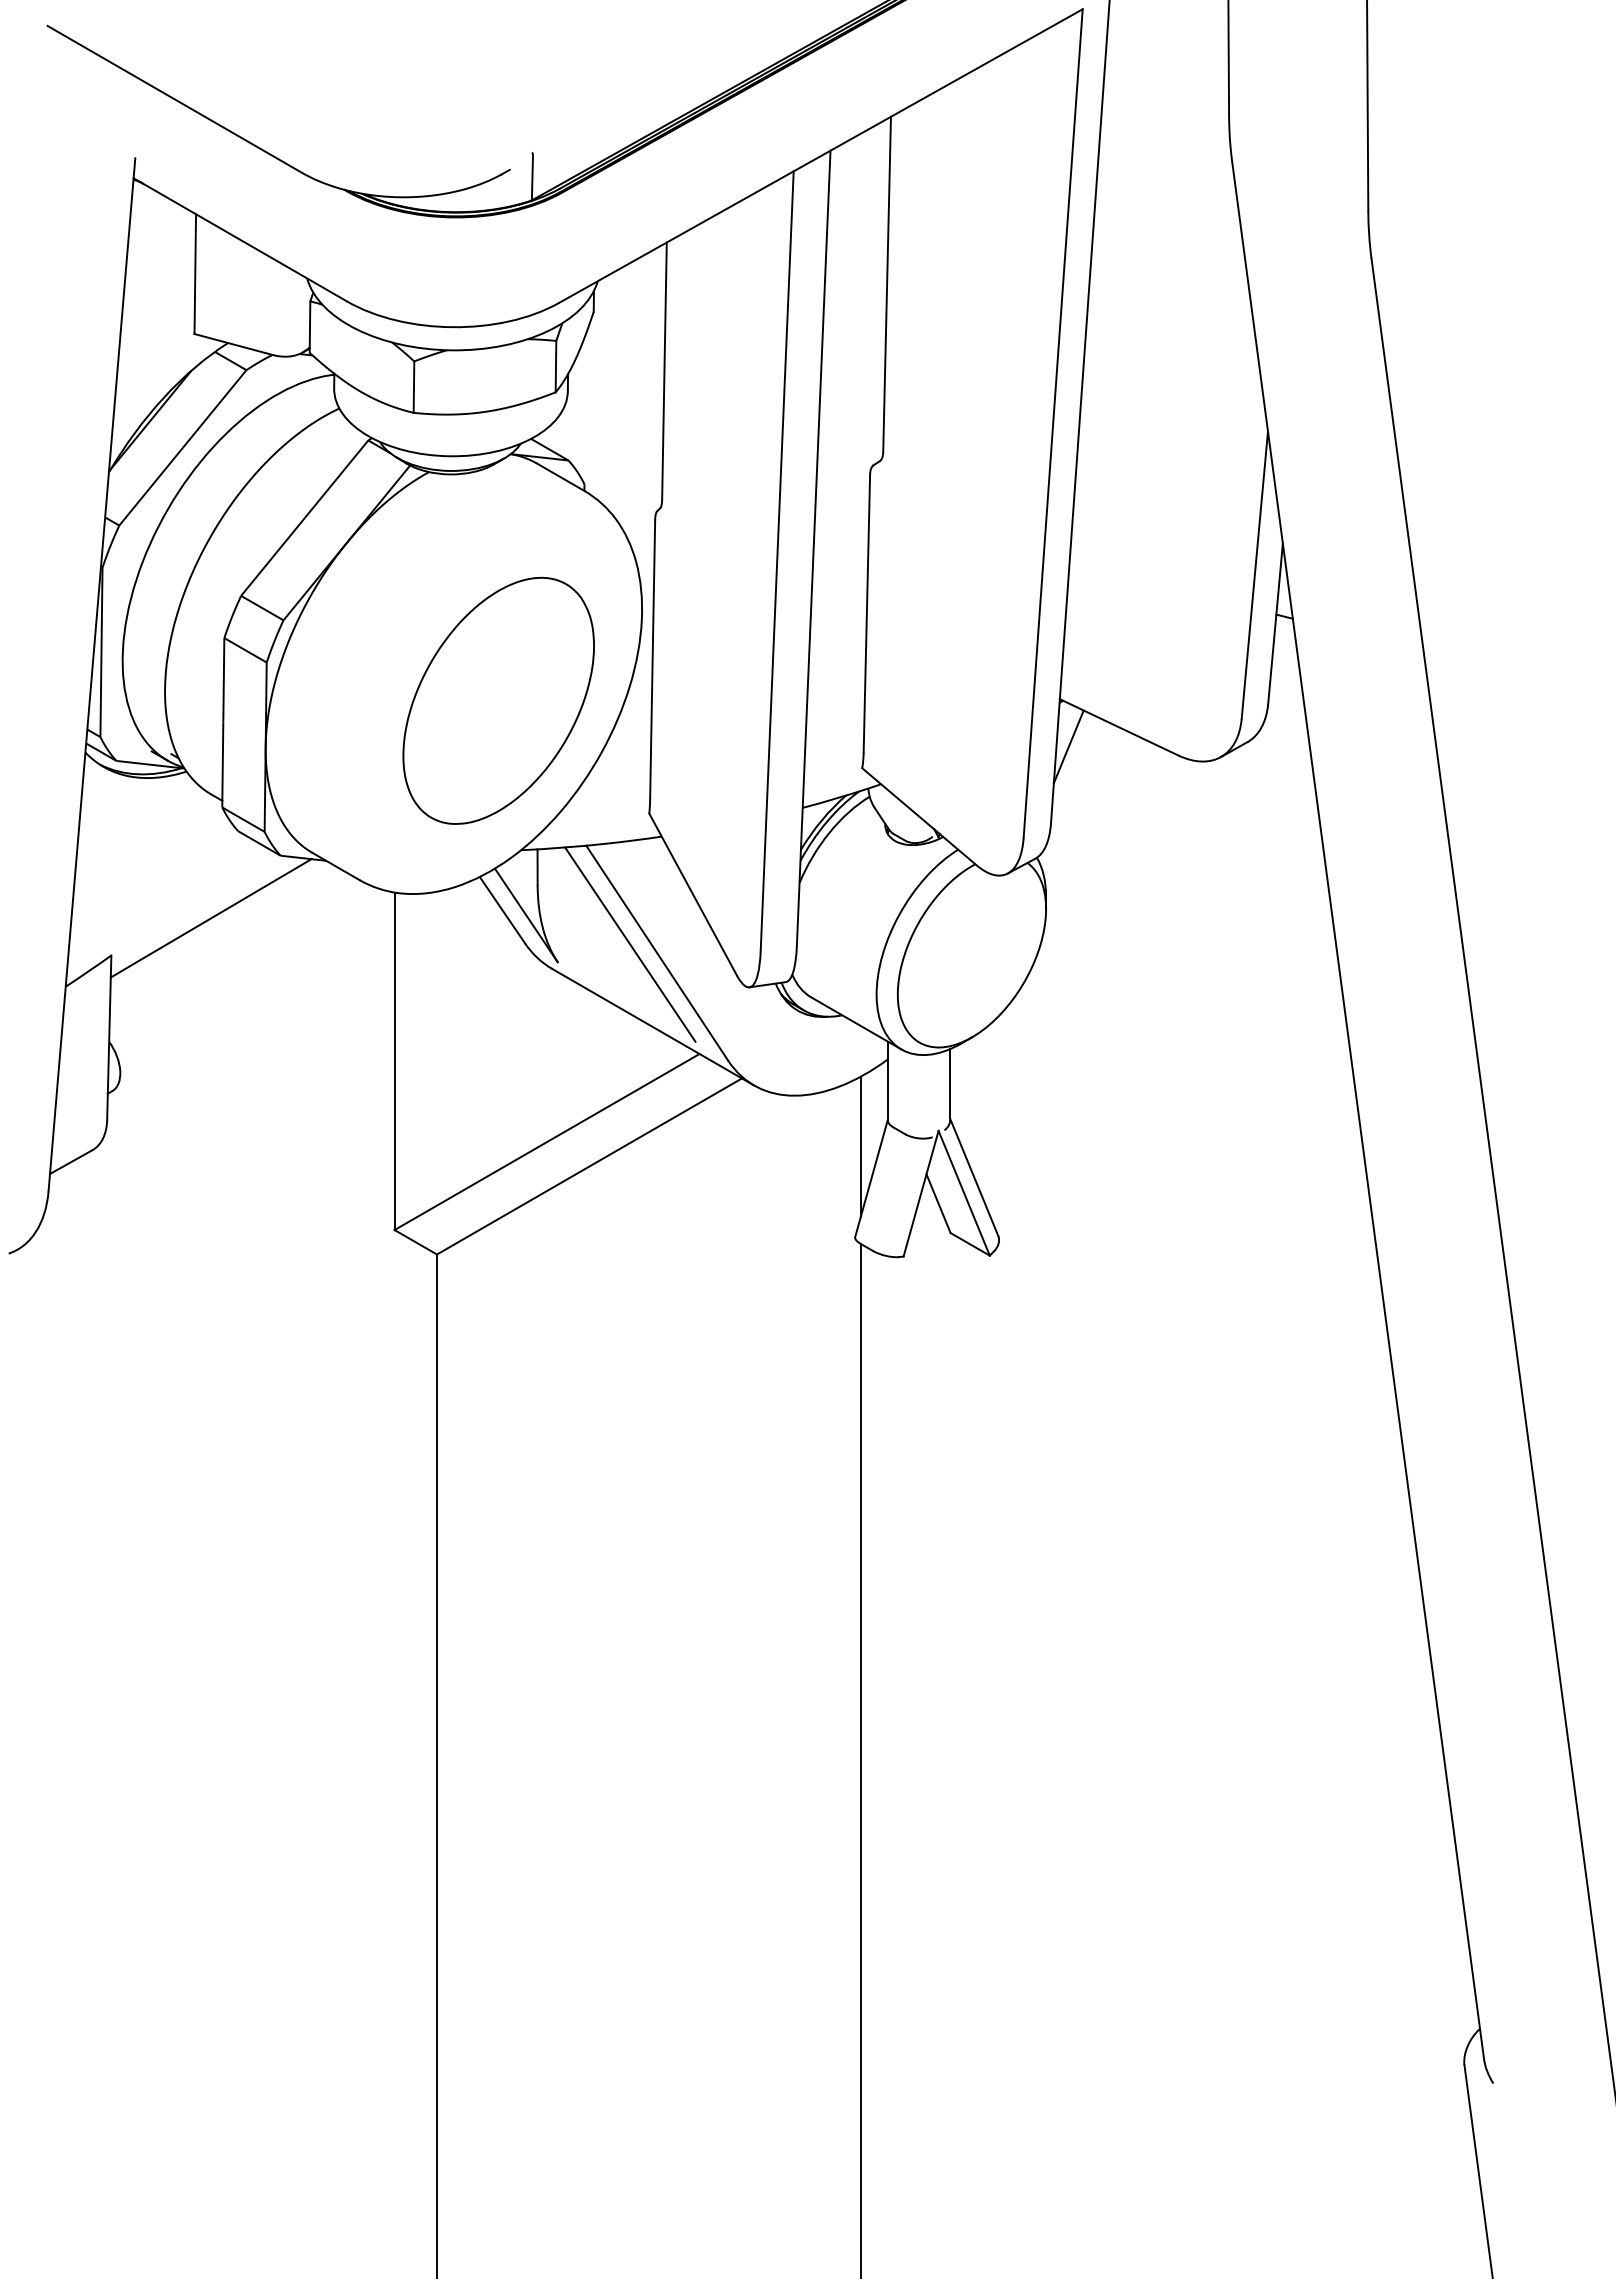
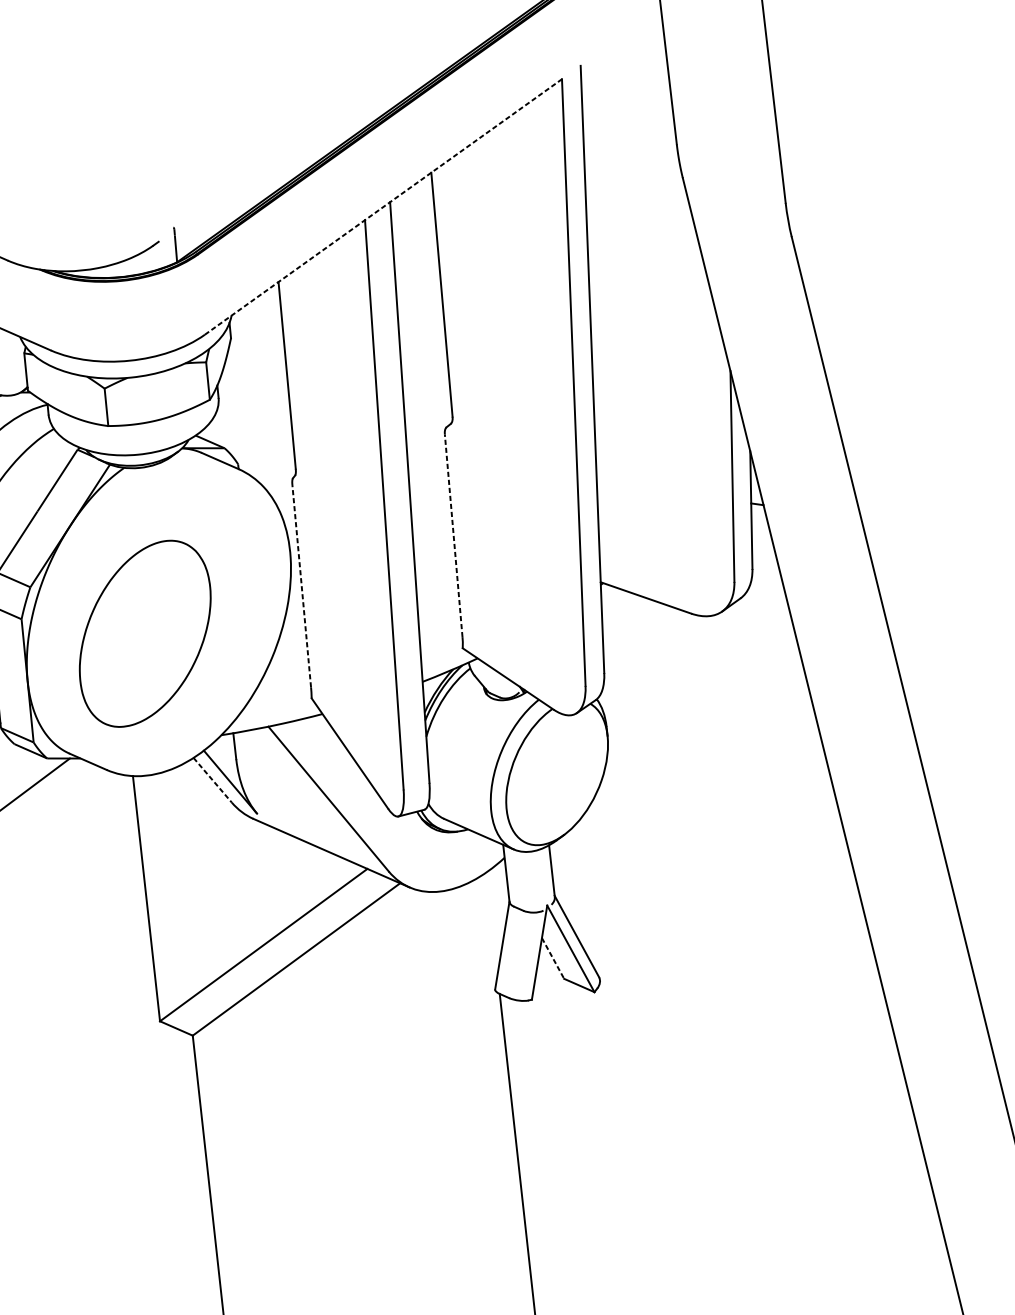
line: (821, 155) -> (383, 206), solid -> dashed
line: (866, 613) -> (453, 535), solid -> dashed
line: (652, 659) -> (301, 586), solid -> dashed
part: (498, 700) -> (145, 633), moved
line: (1068, 746) -> (610, 615), removed
line: (502, 910) -> (212, 780), solid -> dashed
line: (630, 944) -> (308, 794), removed
line: (860, 1146) -> (491, 923), removed
line: (938, 1203) -> (553, 958), solid -> dashed

